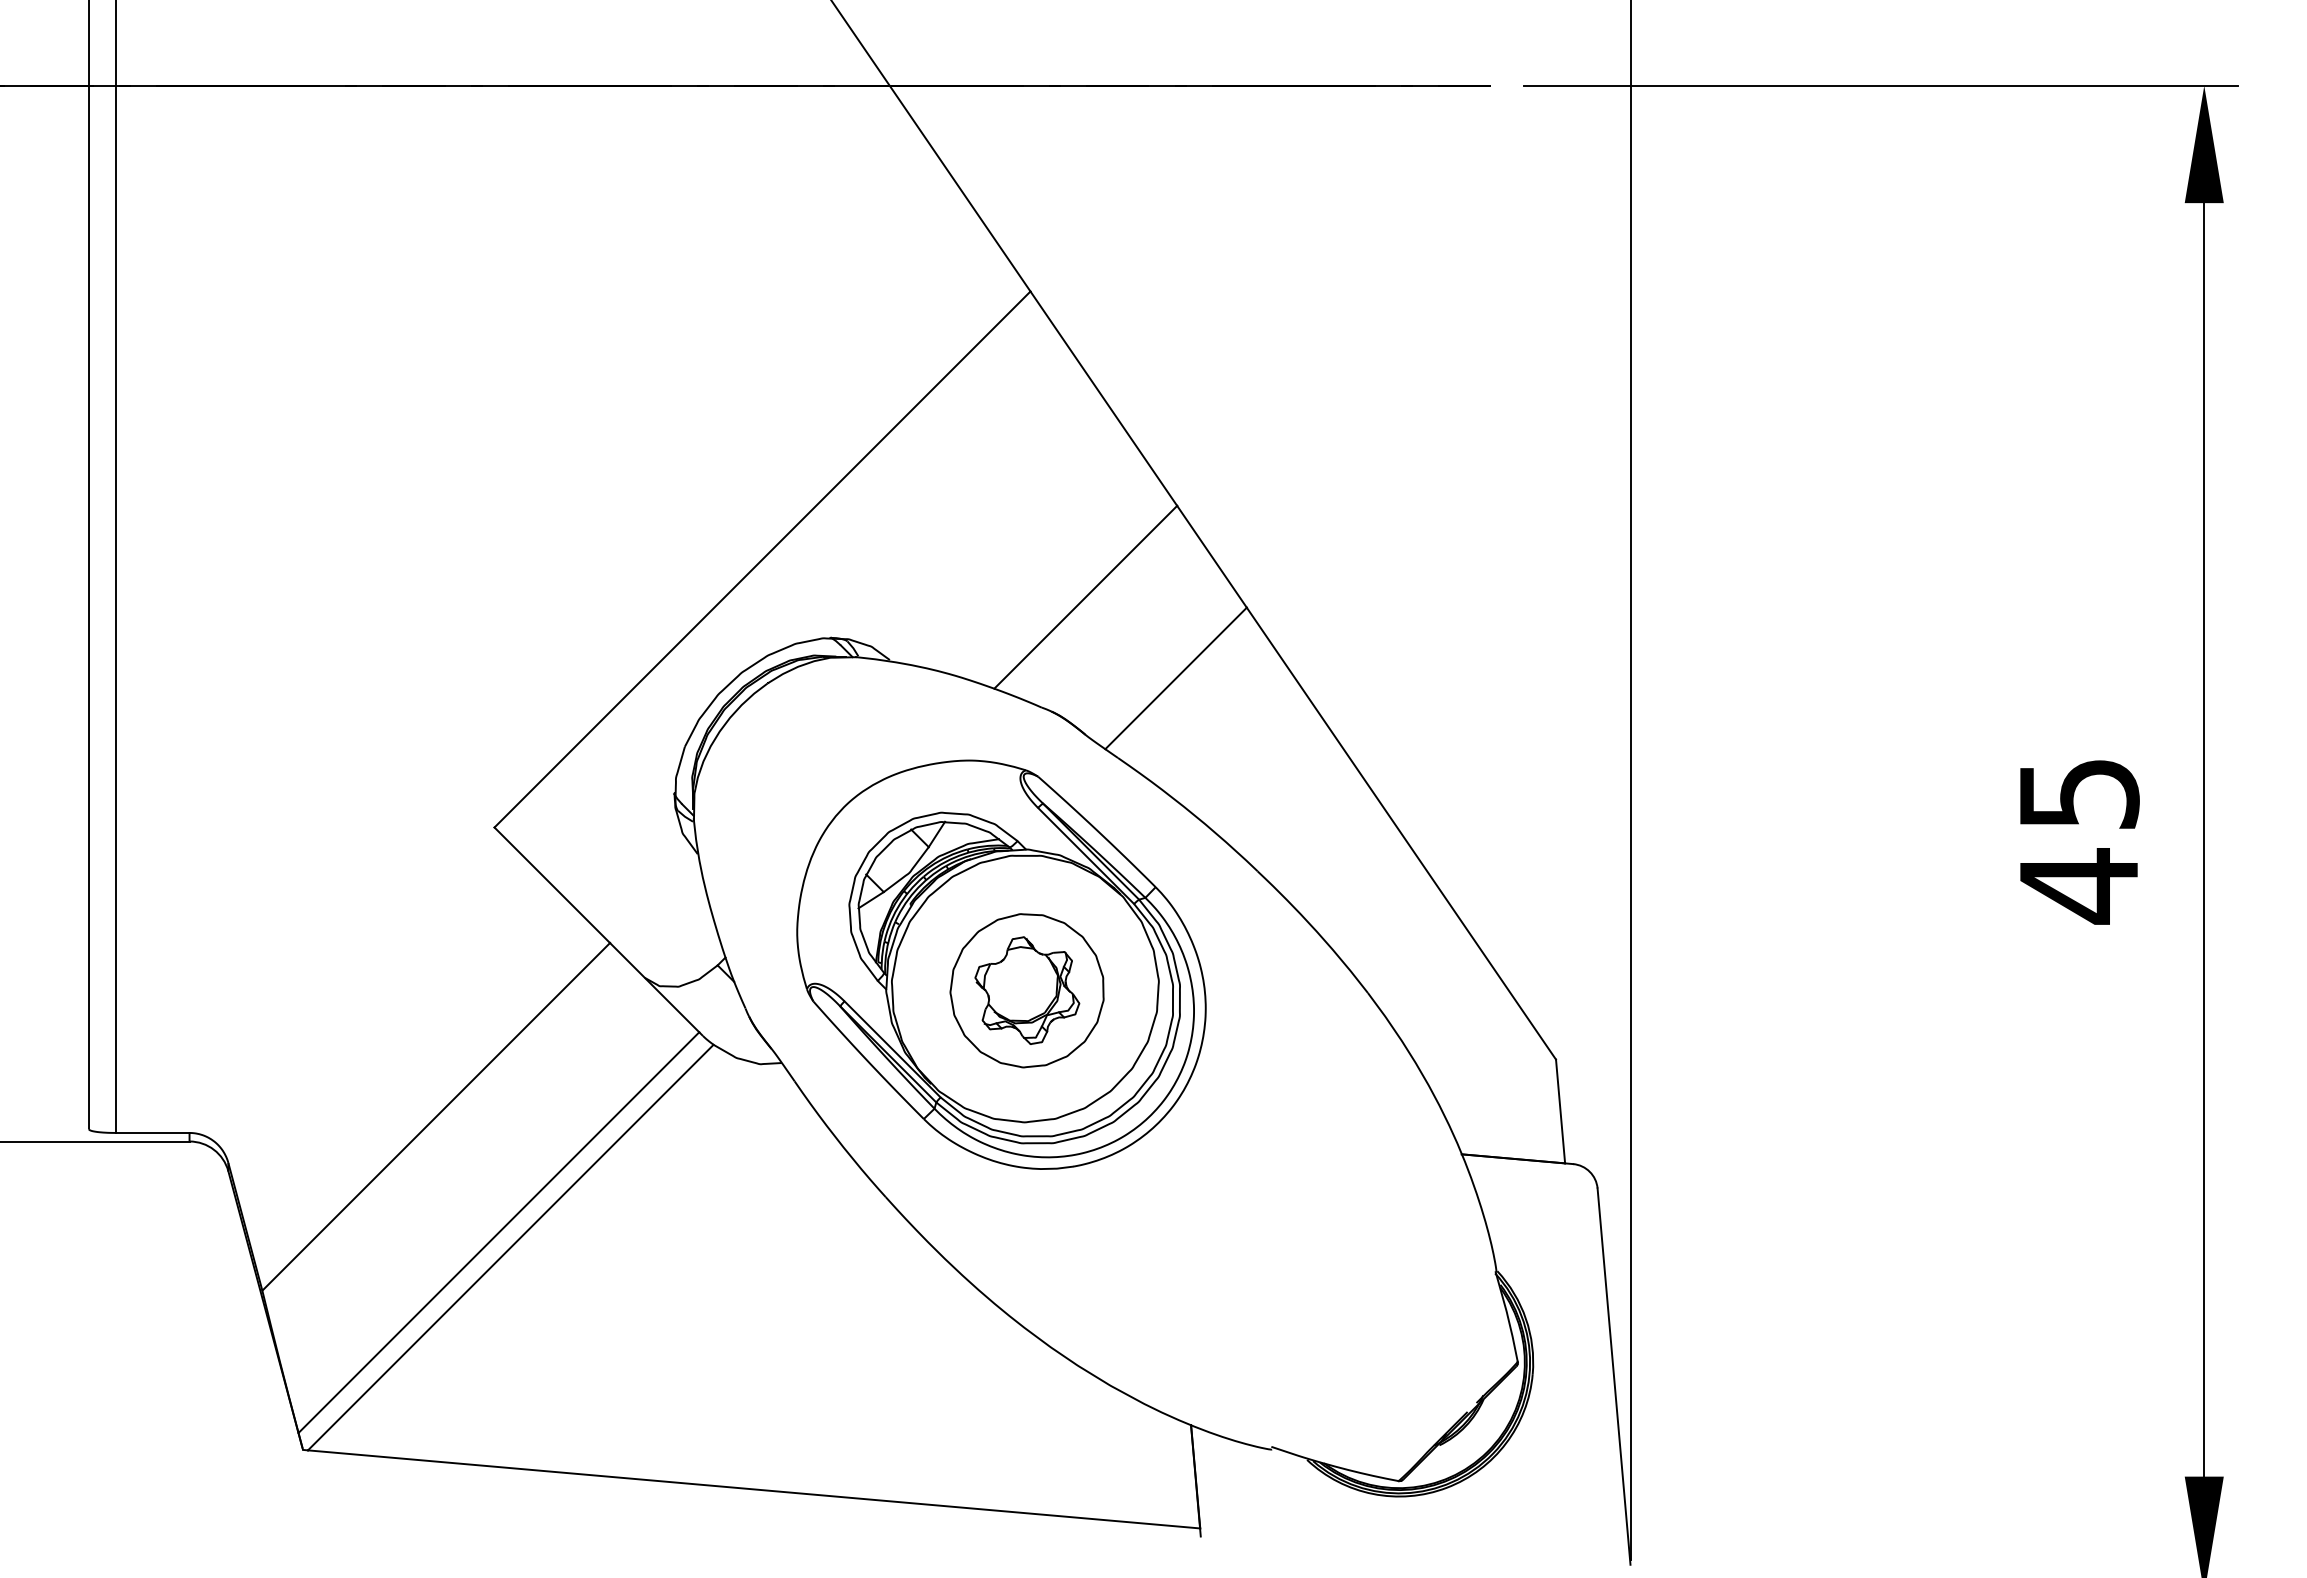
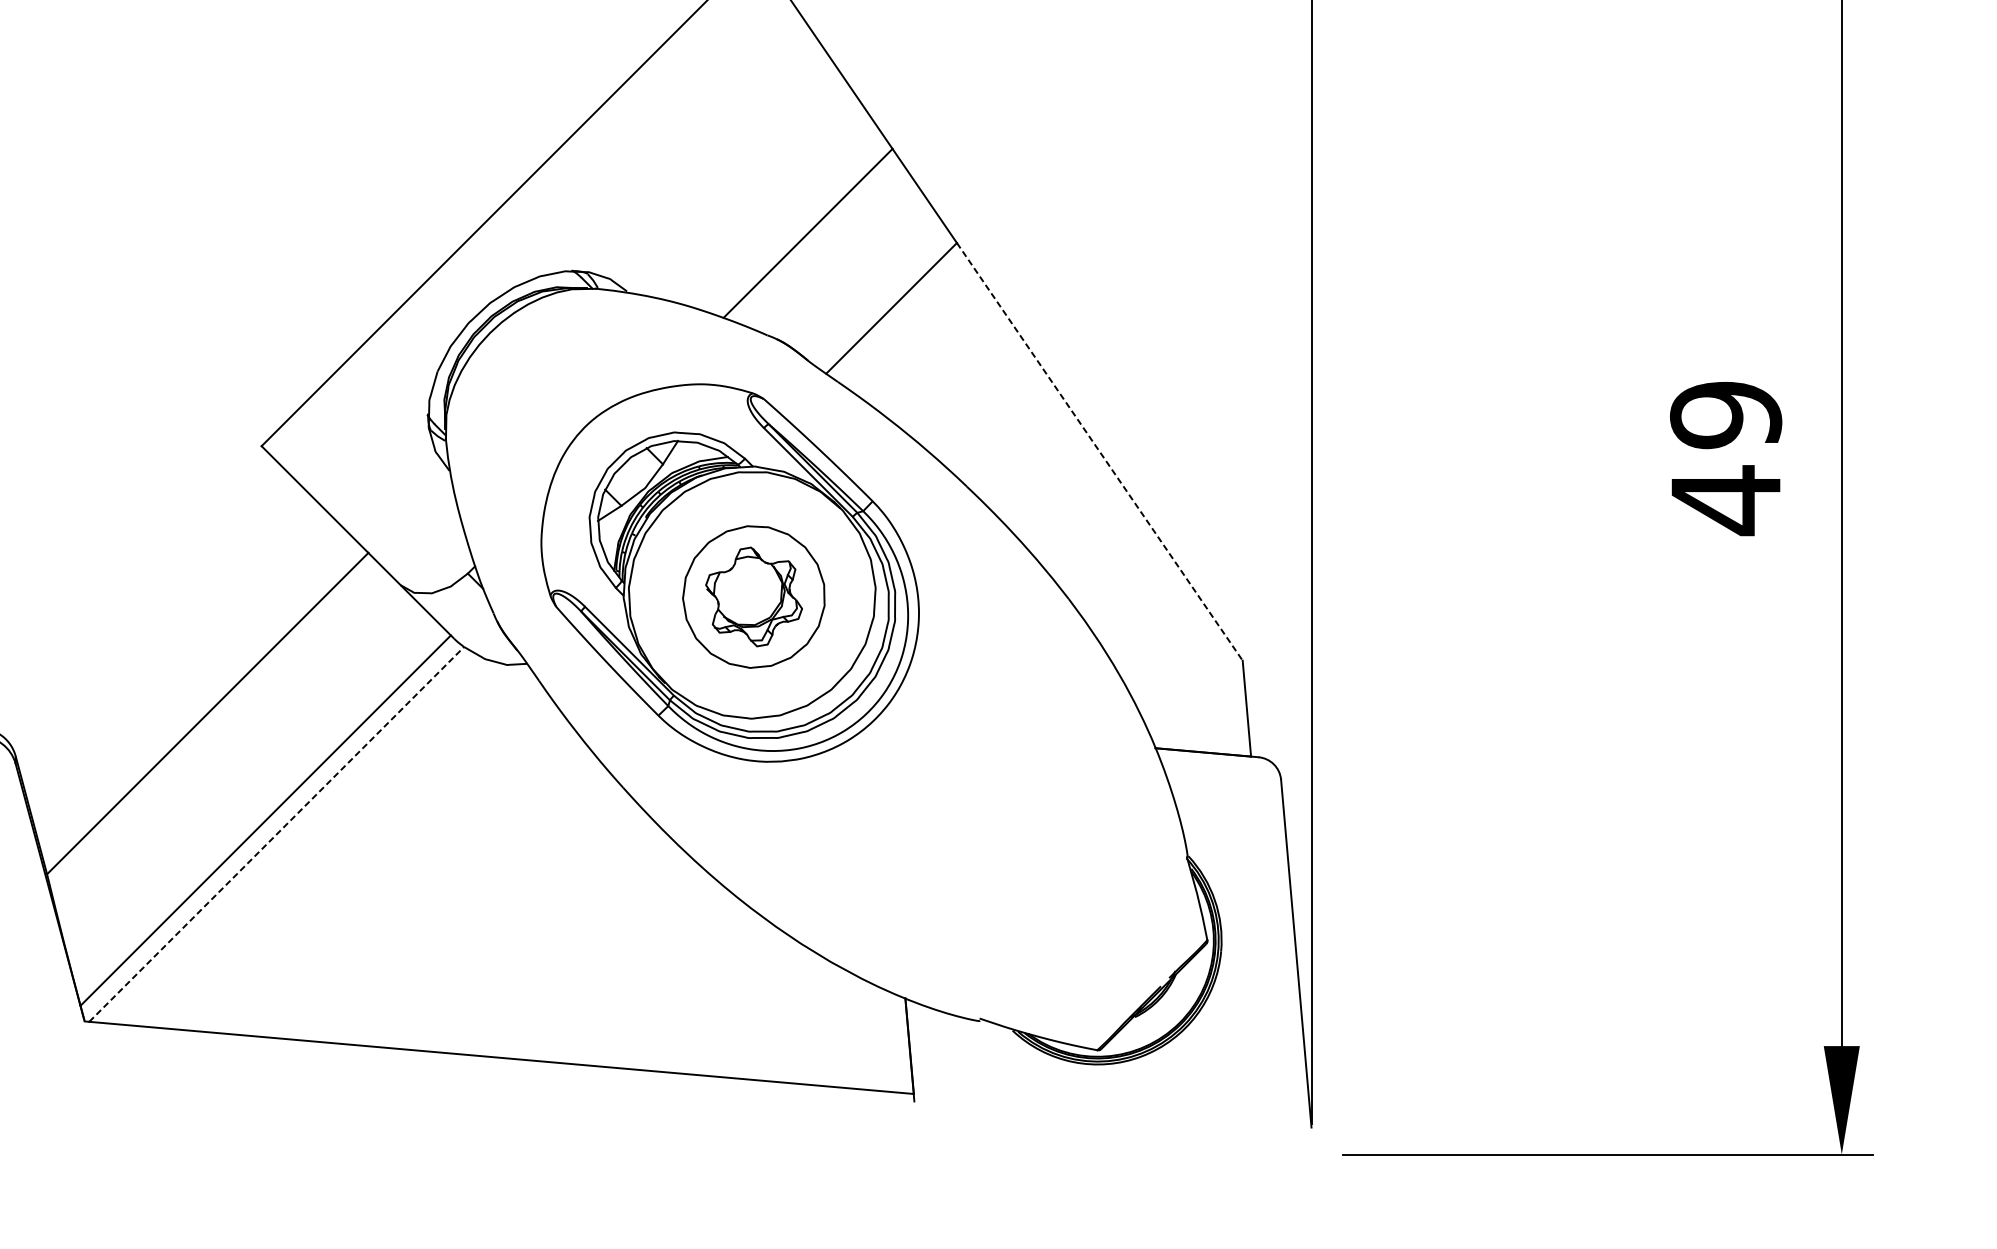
text: (2078, 794) -> (1725, 415), 45 -> 49
line: (1401, 833) -> (1099, 451), solid -> dashed
line: (510, 1247) -> (276, 834), solid -> dashed

